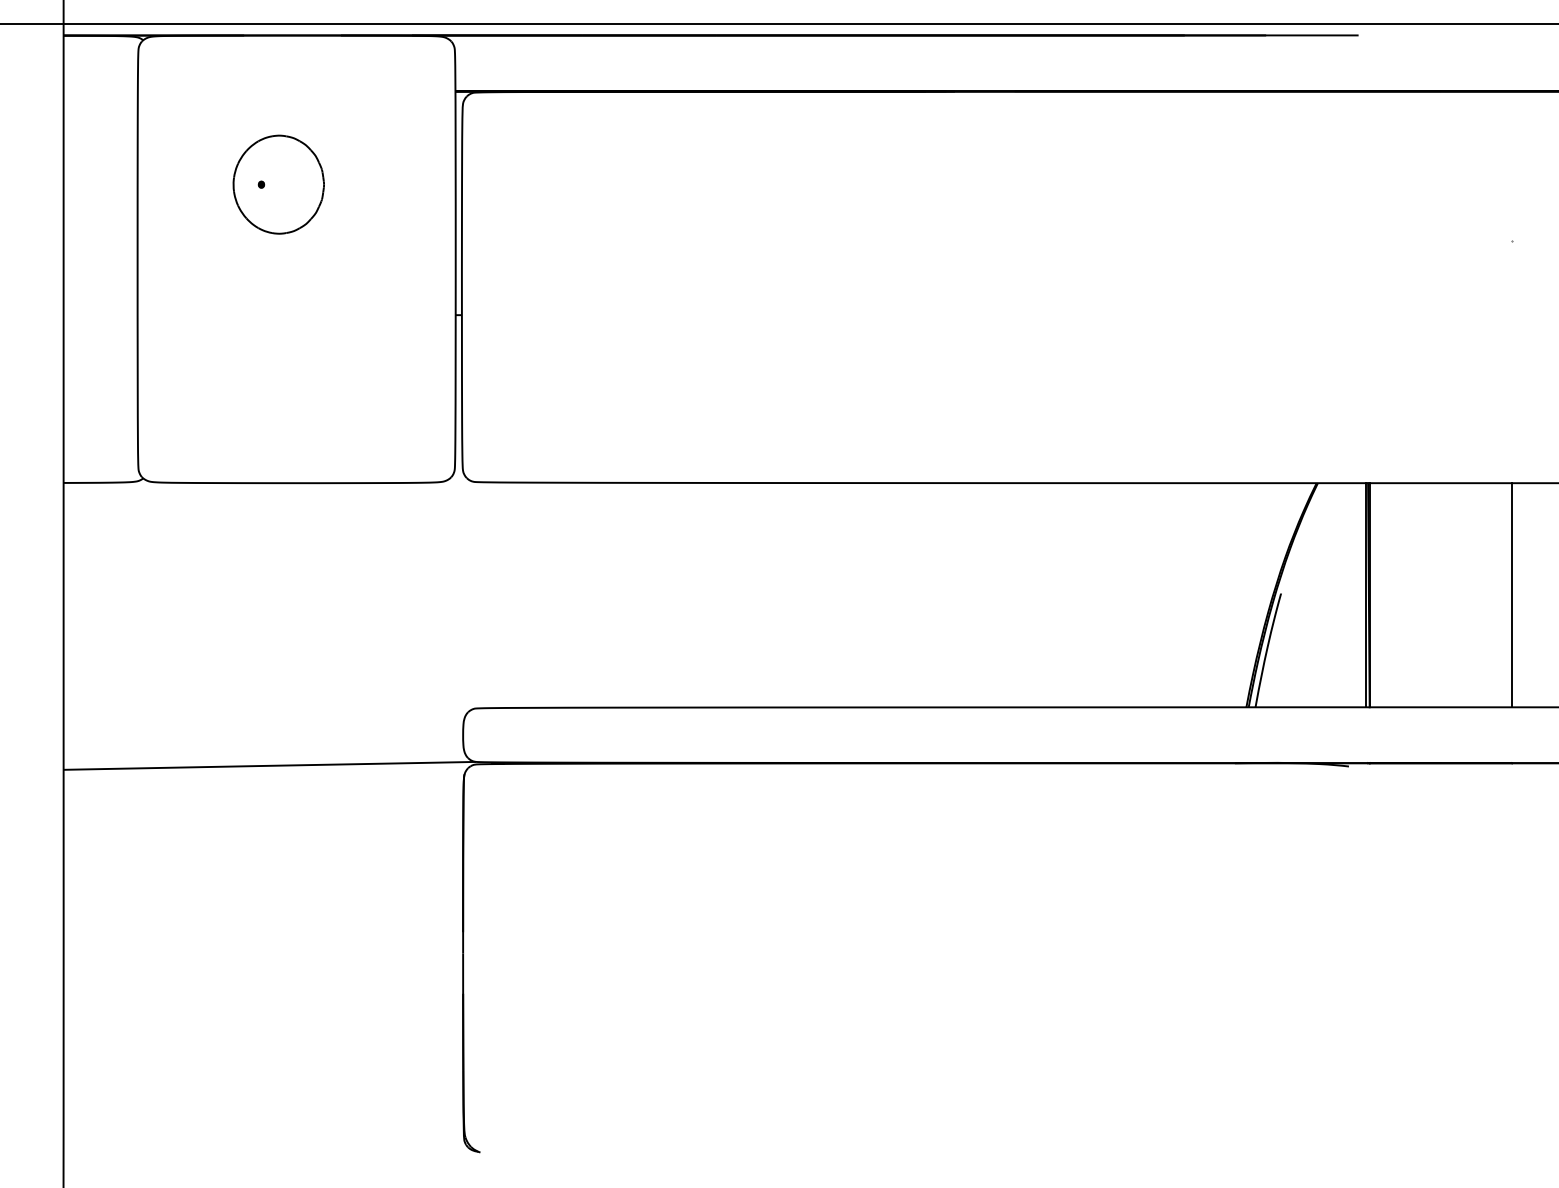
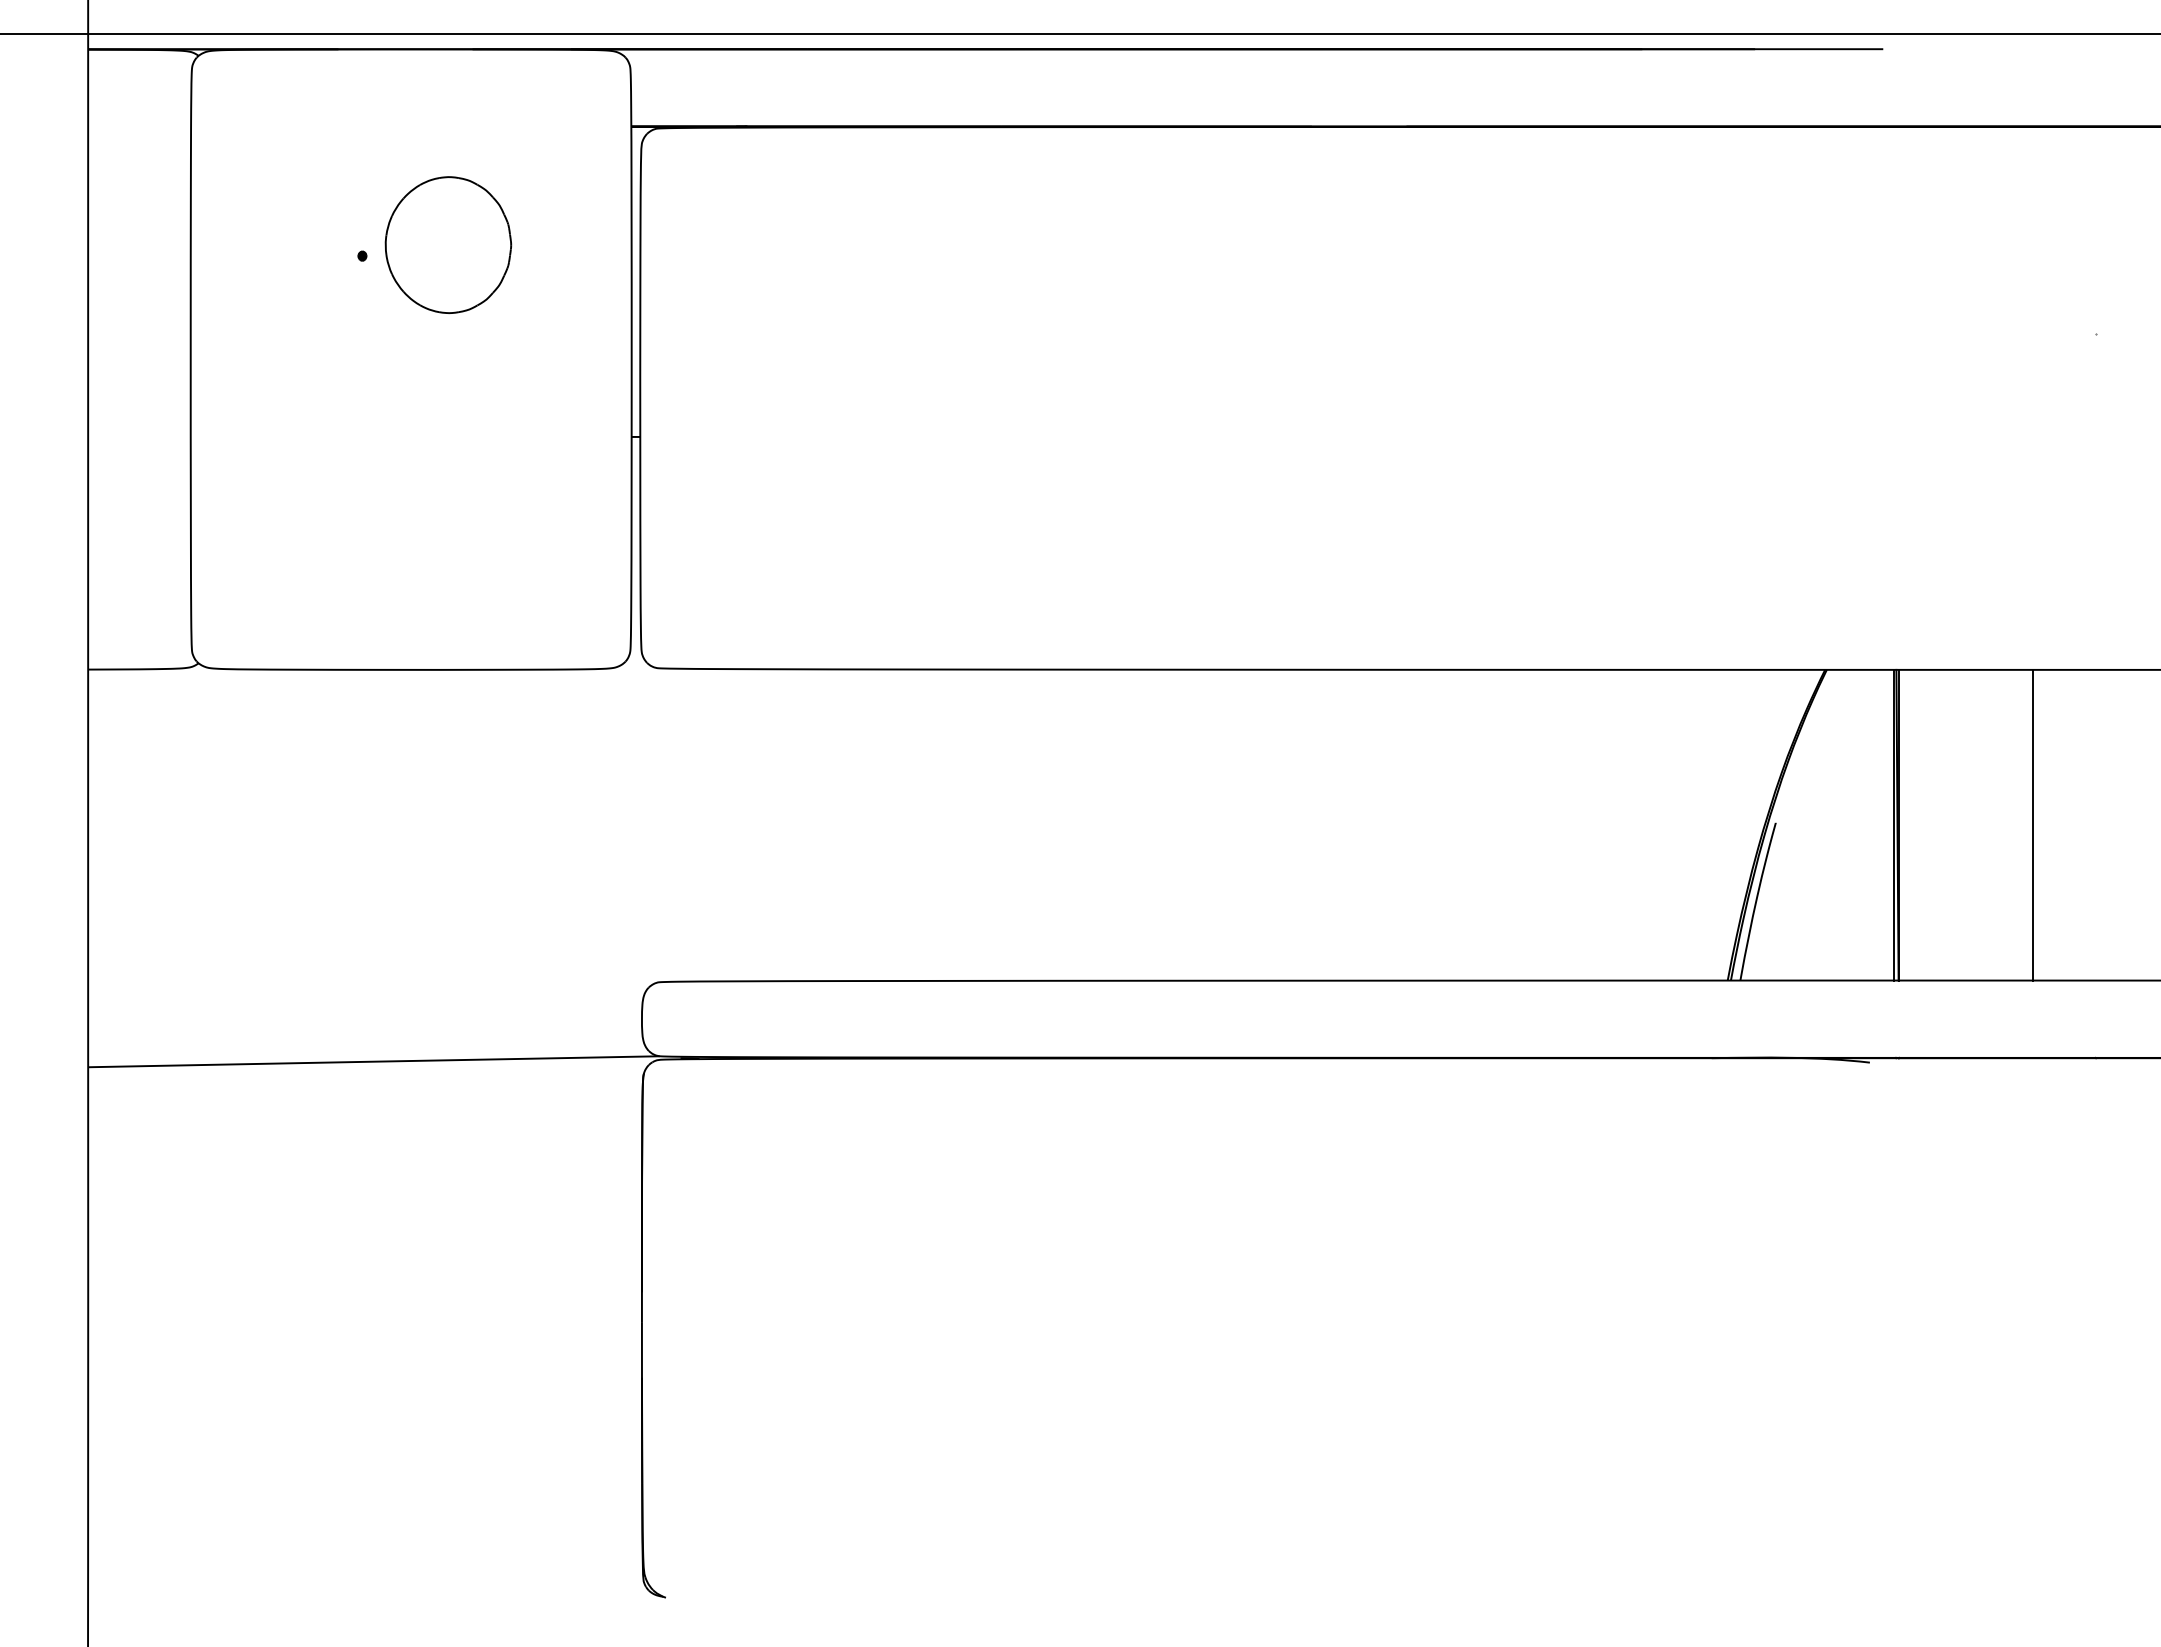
part: (278, 184) -> (448, 244), moved
line: (1511, 594) -> (2032, 824), moved

